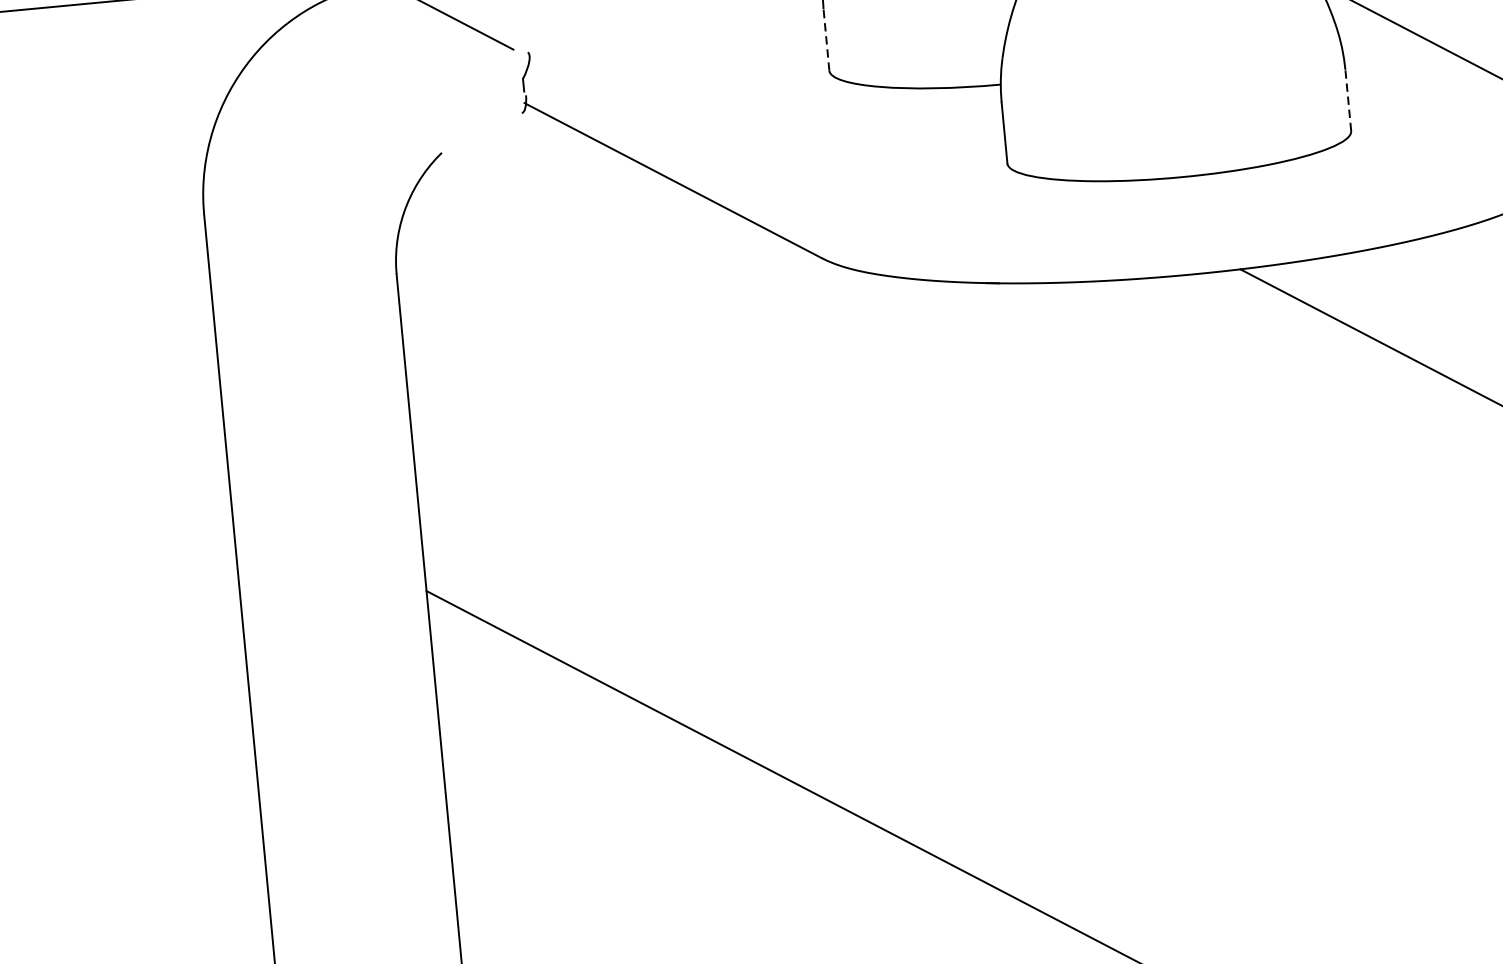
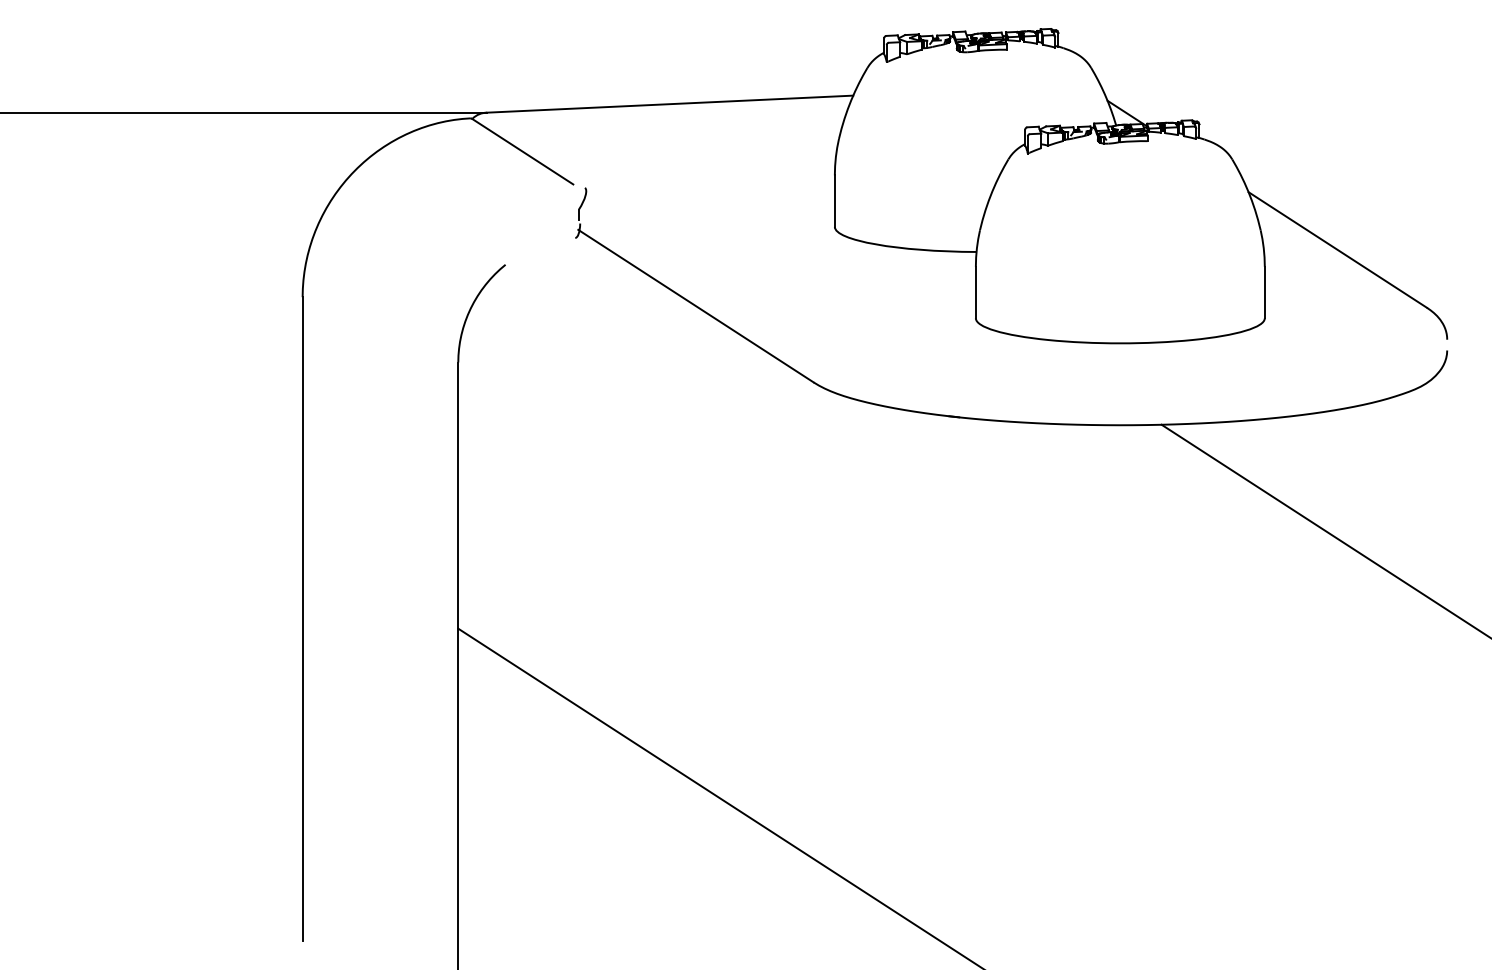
line: (826, 40) -> (834, 201), dashed -> solid
line: (1347, 100) -> (1264, 292), dashed -> solid

